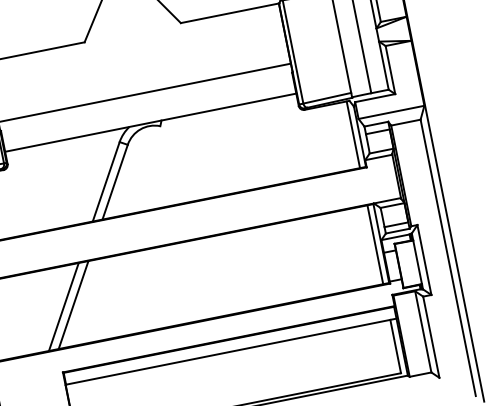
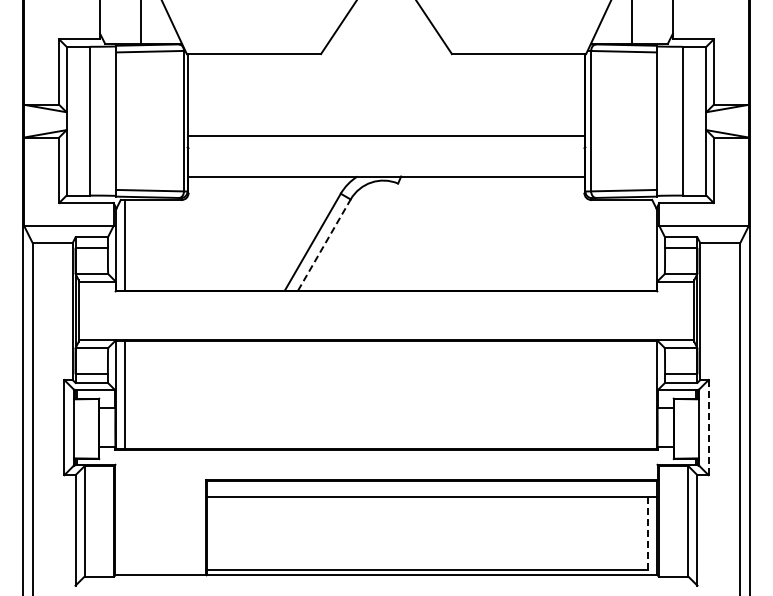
line: (353, 134) -> (648, 244), removed
line: (115, 182) -> (324, 245), solid -> dashed
line: (375, 244) -> (648, 394), removed
line: (424, 259) -> (708, 427), solid -> dashed
line: (73, 304) -> (237, 394), removed
line: (63, 306) -> (224, 394), removed
line: (395, 346) -> (648, 533), solid -> dashed

